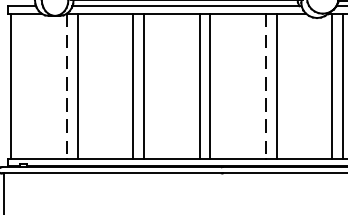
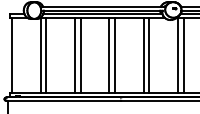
line: (67, 86) -> (40, 55), dashed -> solid
line: (265, 86) -> (143, 55), dashed -> solid

